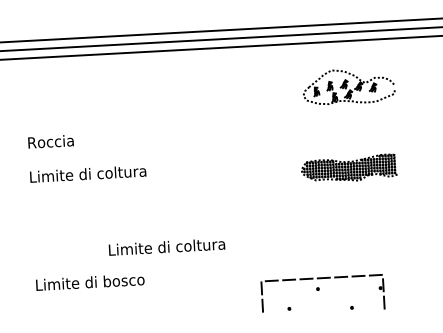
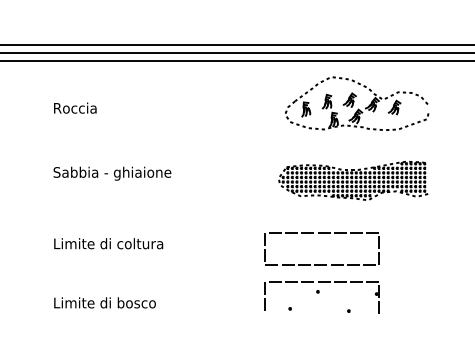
part: (349, 86) -> (357, 103), size x1.67
text: (51, 140) -> (75, 107), moved
part: (349, 168) -> (353, 180), size x1.67
text: (92, 175) -> (112, 173), Limite di coltura -> Sabbia - ghiaione
part: (318, 226) -> (321, 233), added
text: (166, 246) -> (108, 243), moved
text: (89, 281) -> (104, 302), moved

